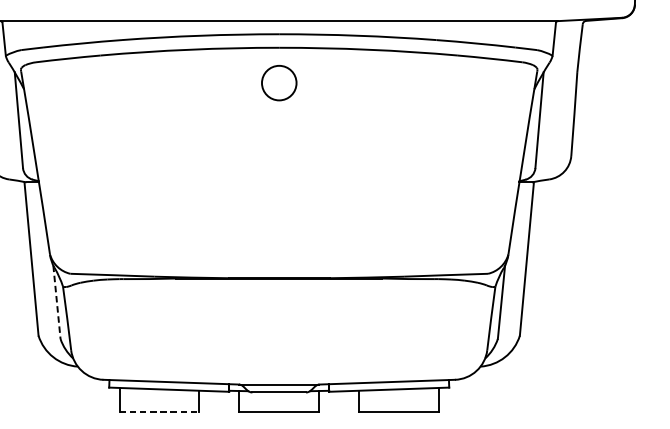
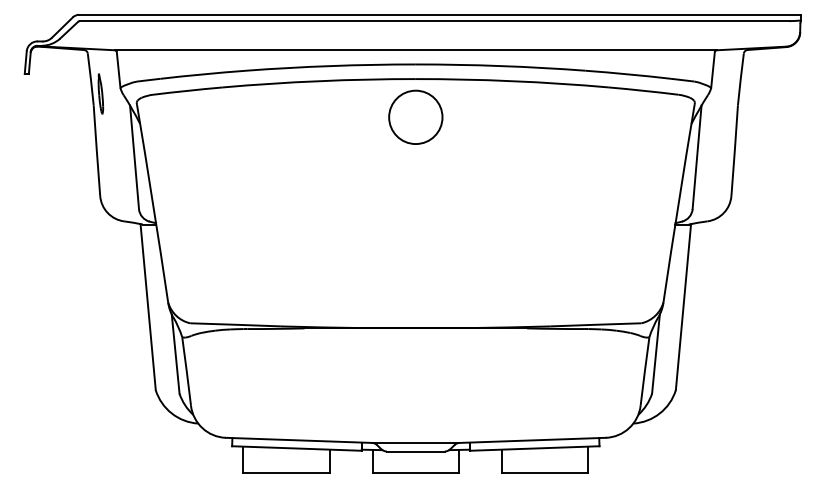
circle: (278, 82) -> (415, 116), size x1.43
line: (56, 302) -> (175, 354), dashed -> solid
line: (159, 412) -> (286, 473), dashed -> solid

